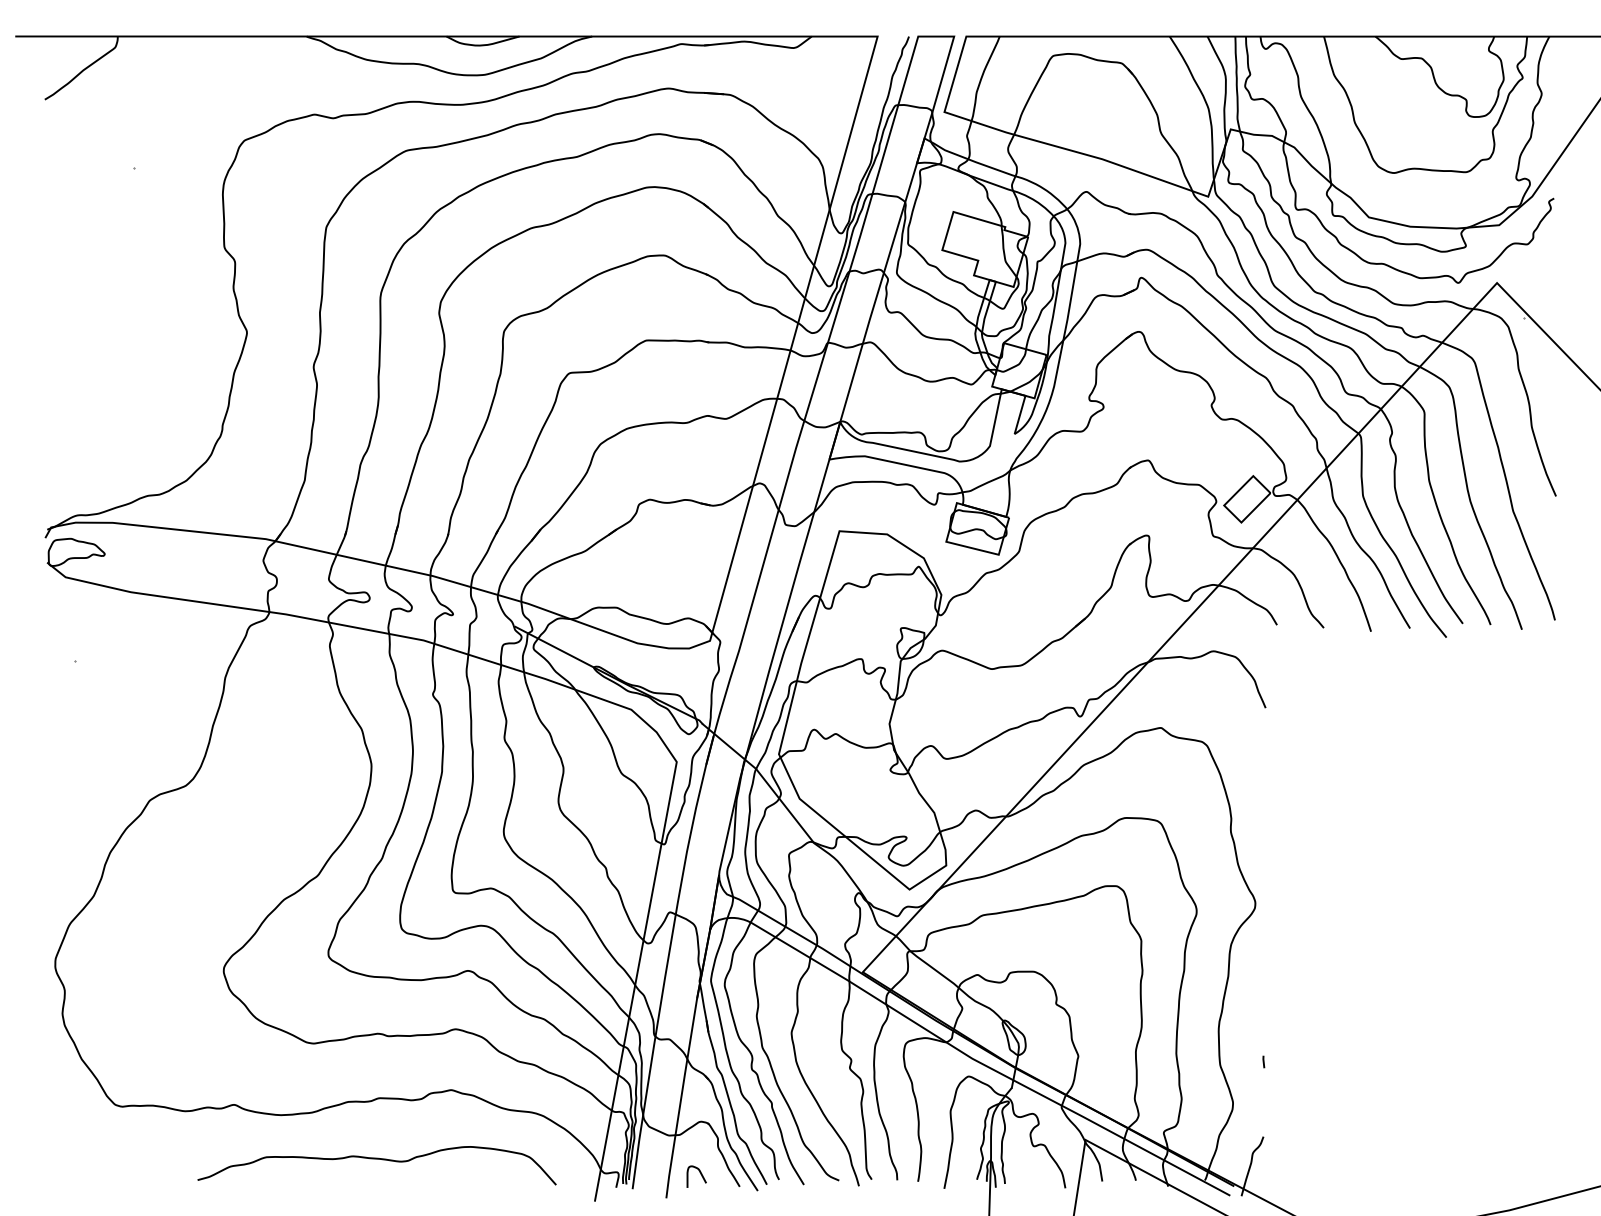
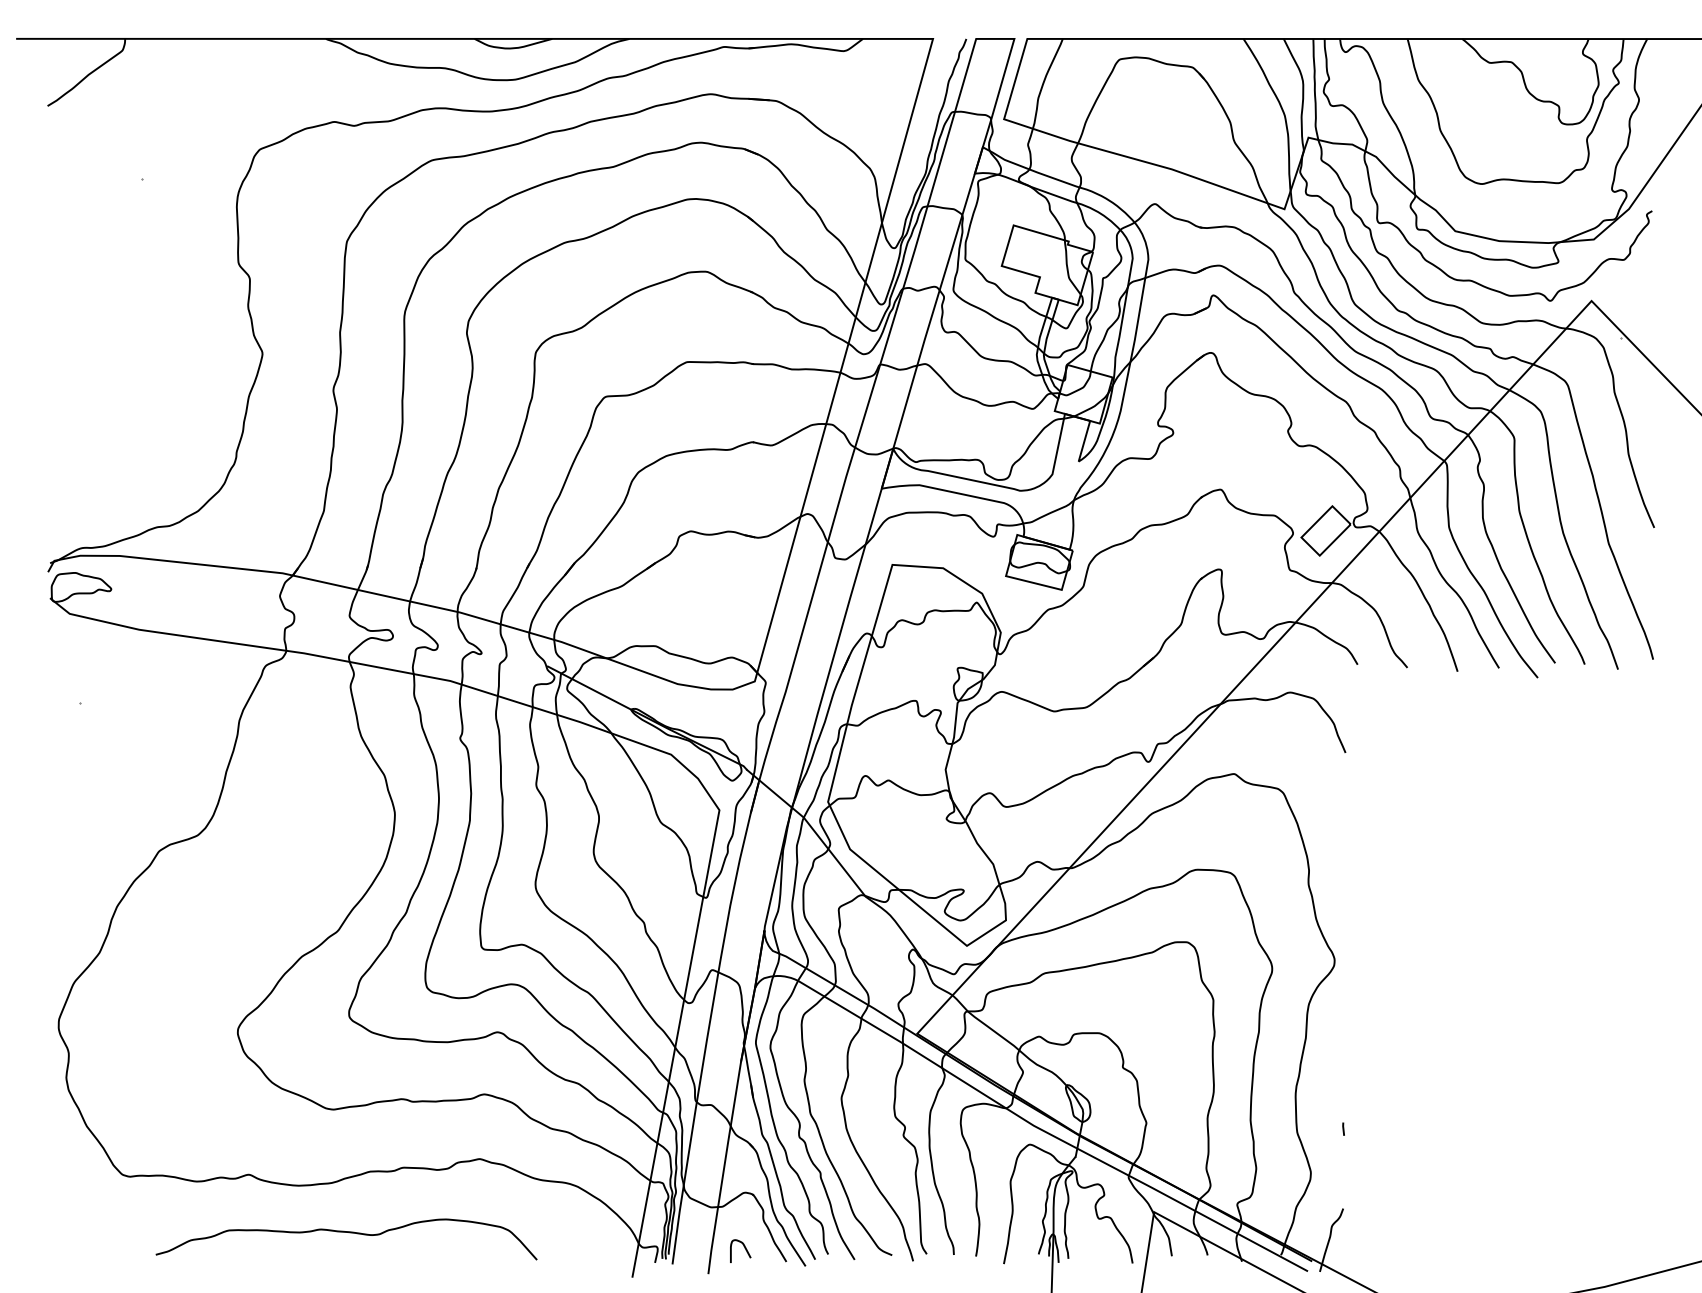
curve: (376, 1159) -> (345, 1232), moved

